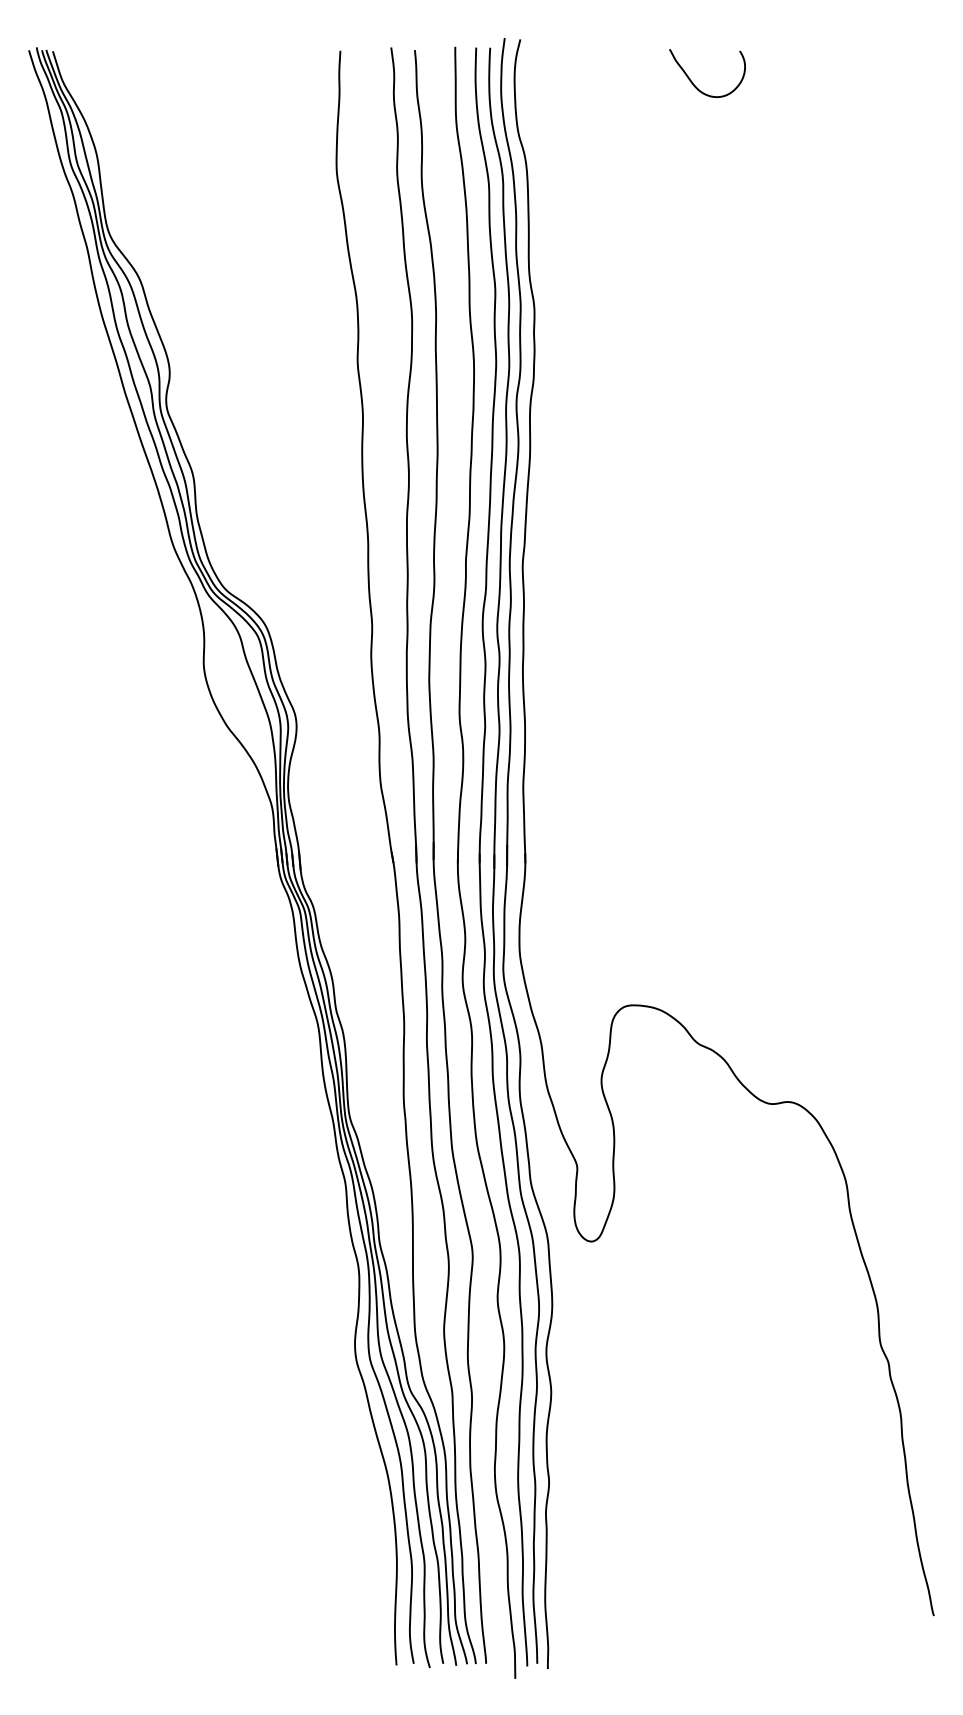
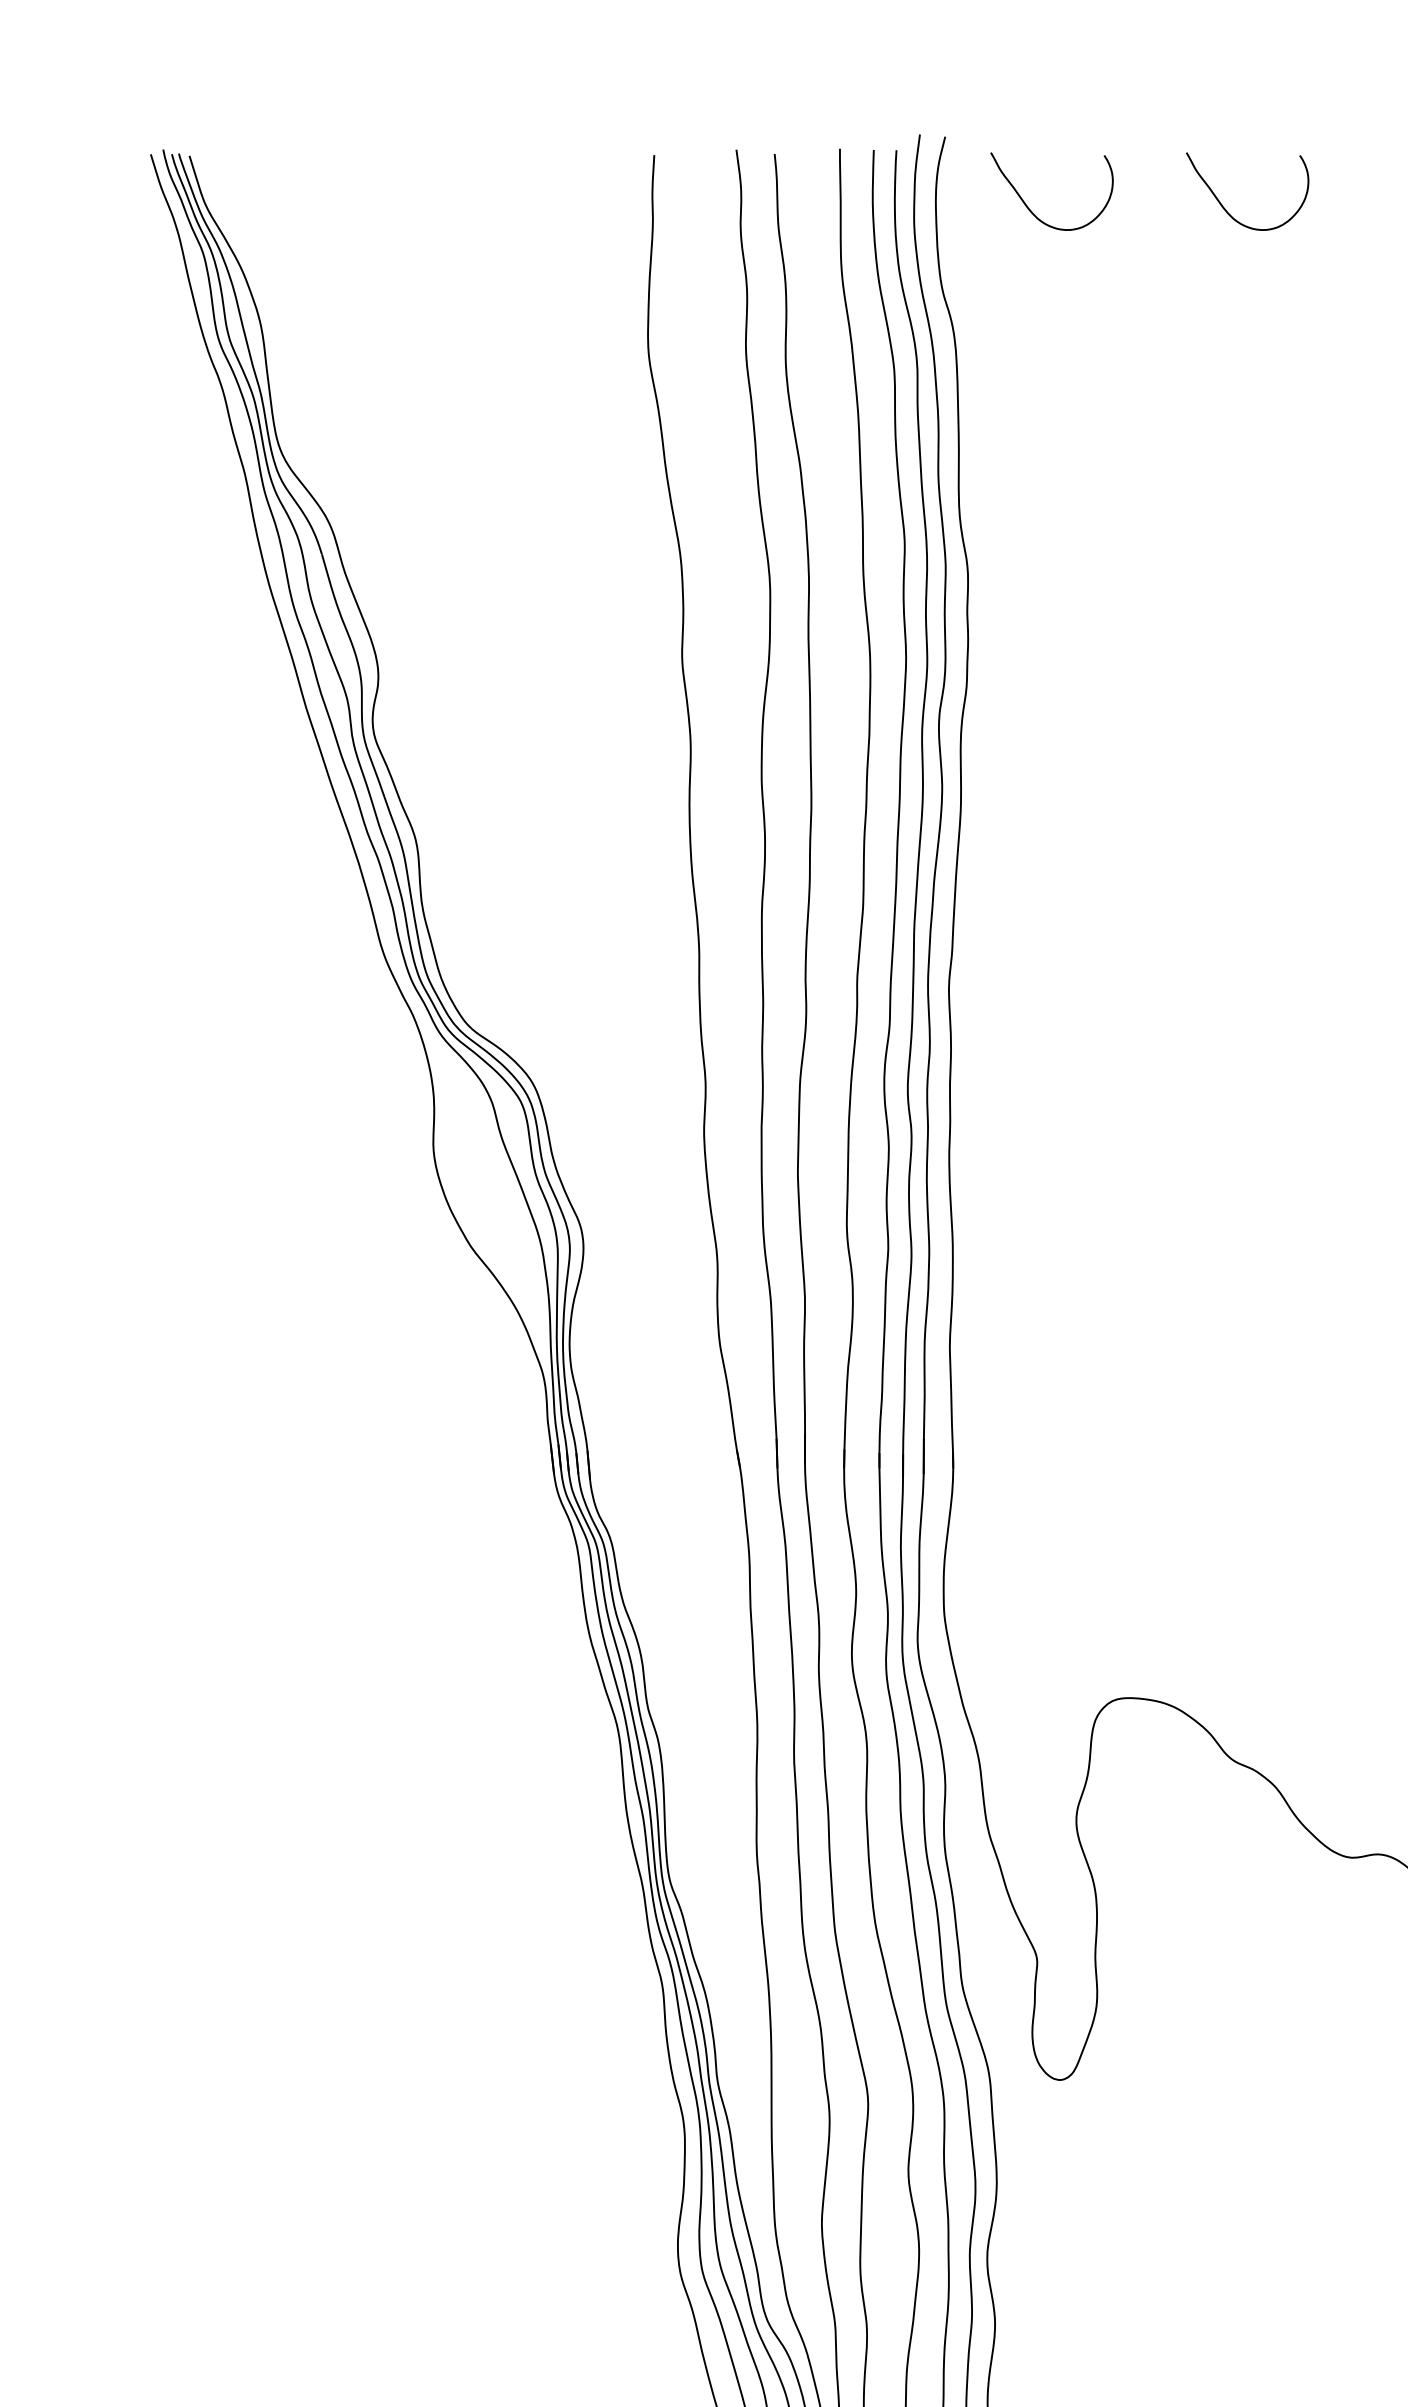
curve: (574, 85) -> (1032, 211), added

